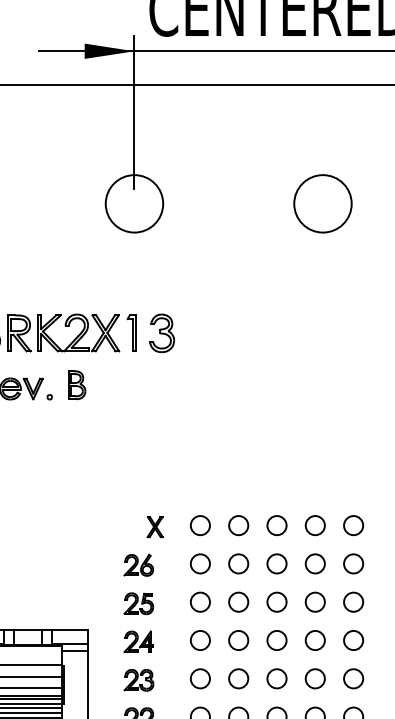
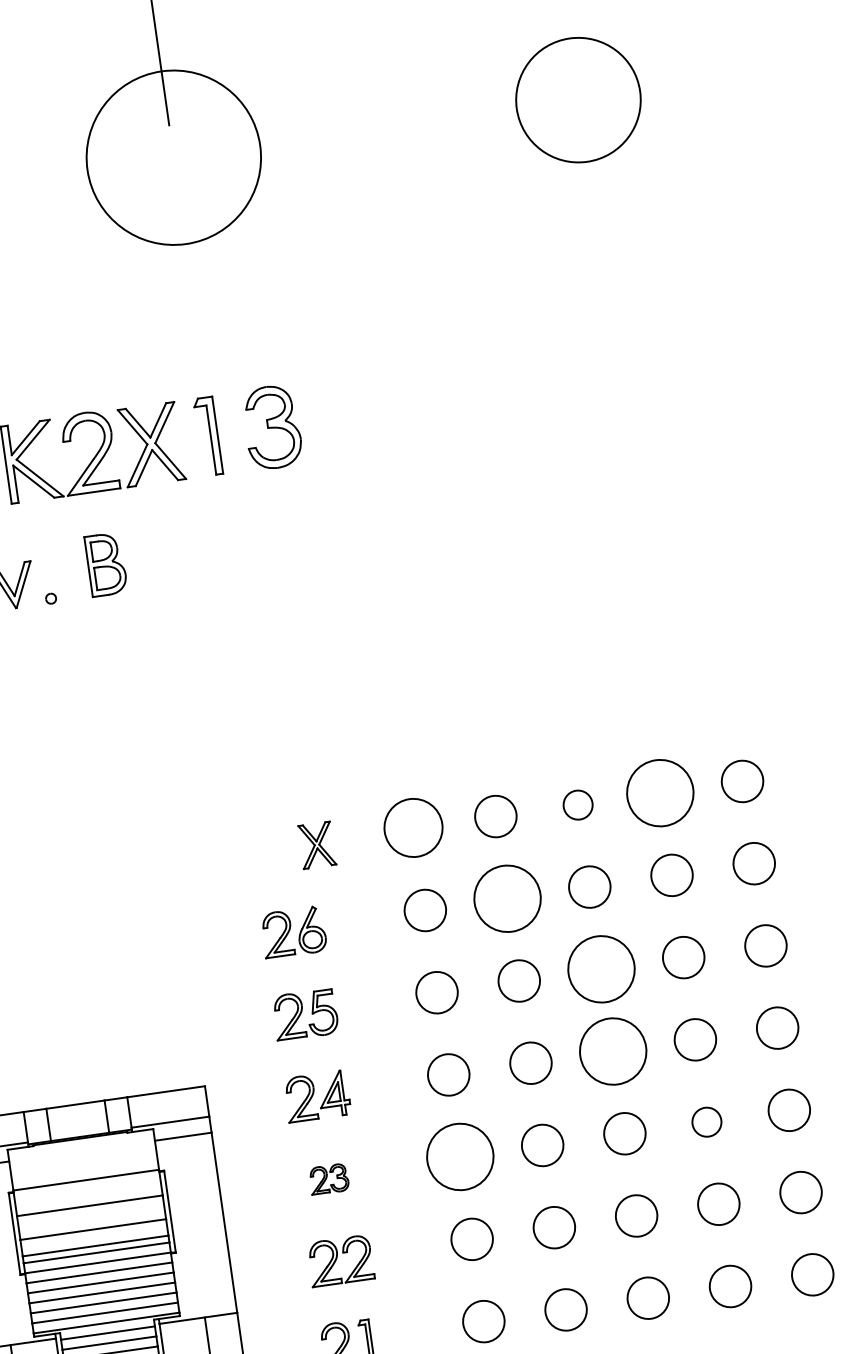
circle: (134, 203) -> (173, 156), size x1.4
circle: (200, 525) -> (413, 828), size x1.4
circle: (276, 525) -> (576, 804), size x0.7
circle: (314, 525) -> (658, 793), size x1.6
circle: (238, 563) -> (507, 897), size x1.6
circle: (276, 601) -> (600, 967), size x1.6
circle: (276, 640) -> (612, 1051), size x1.6
circle: (200, 678) -> (460, 1156), size x1.6
circle: (314, 678) -> (705, 1121), size x0.7
part: (138, 680) -> (328, 1179), size x0.6

